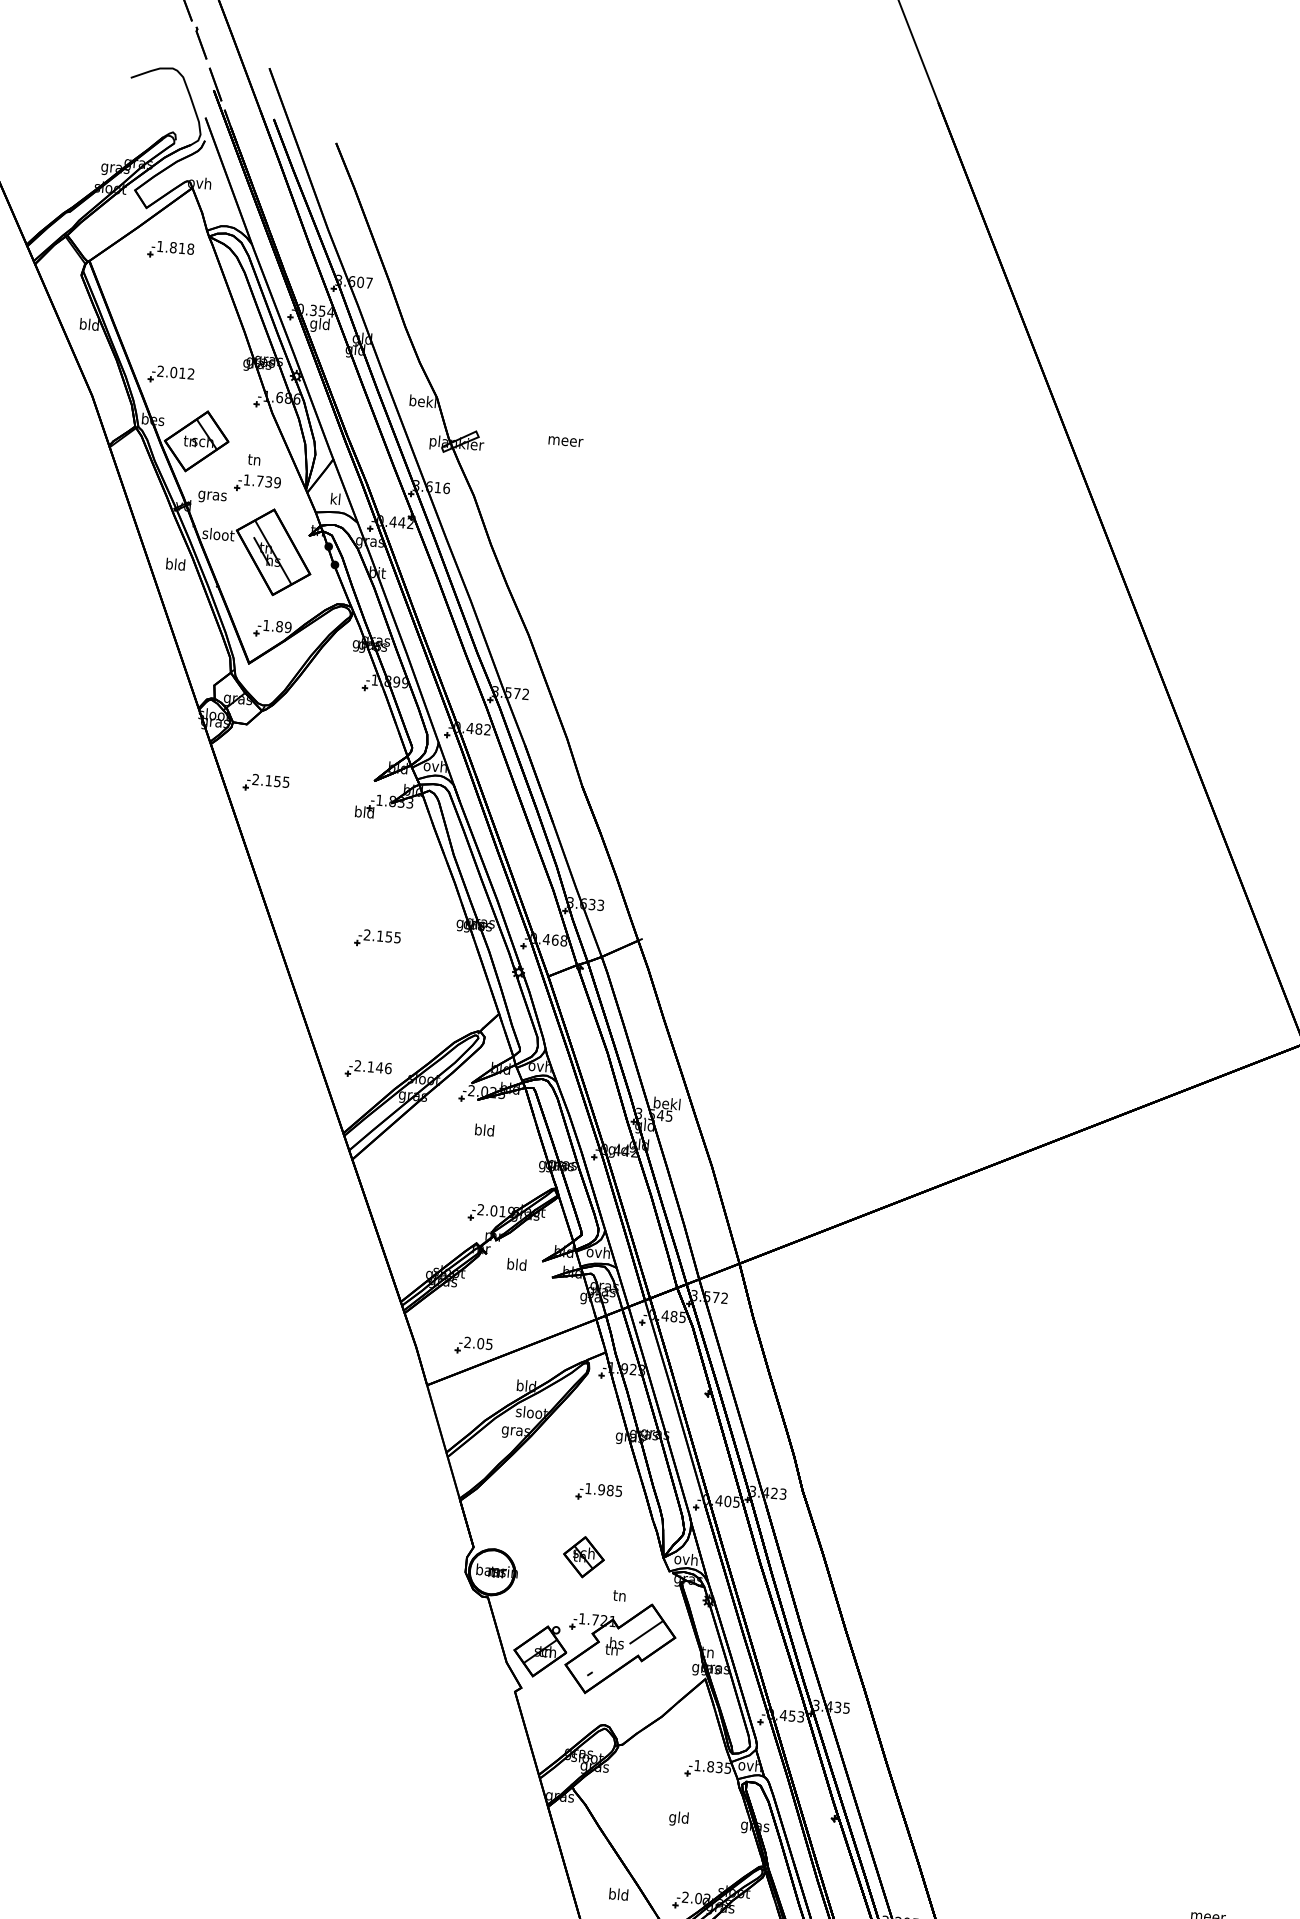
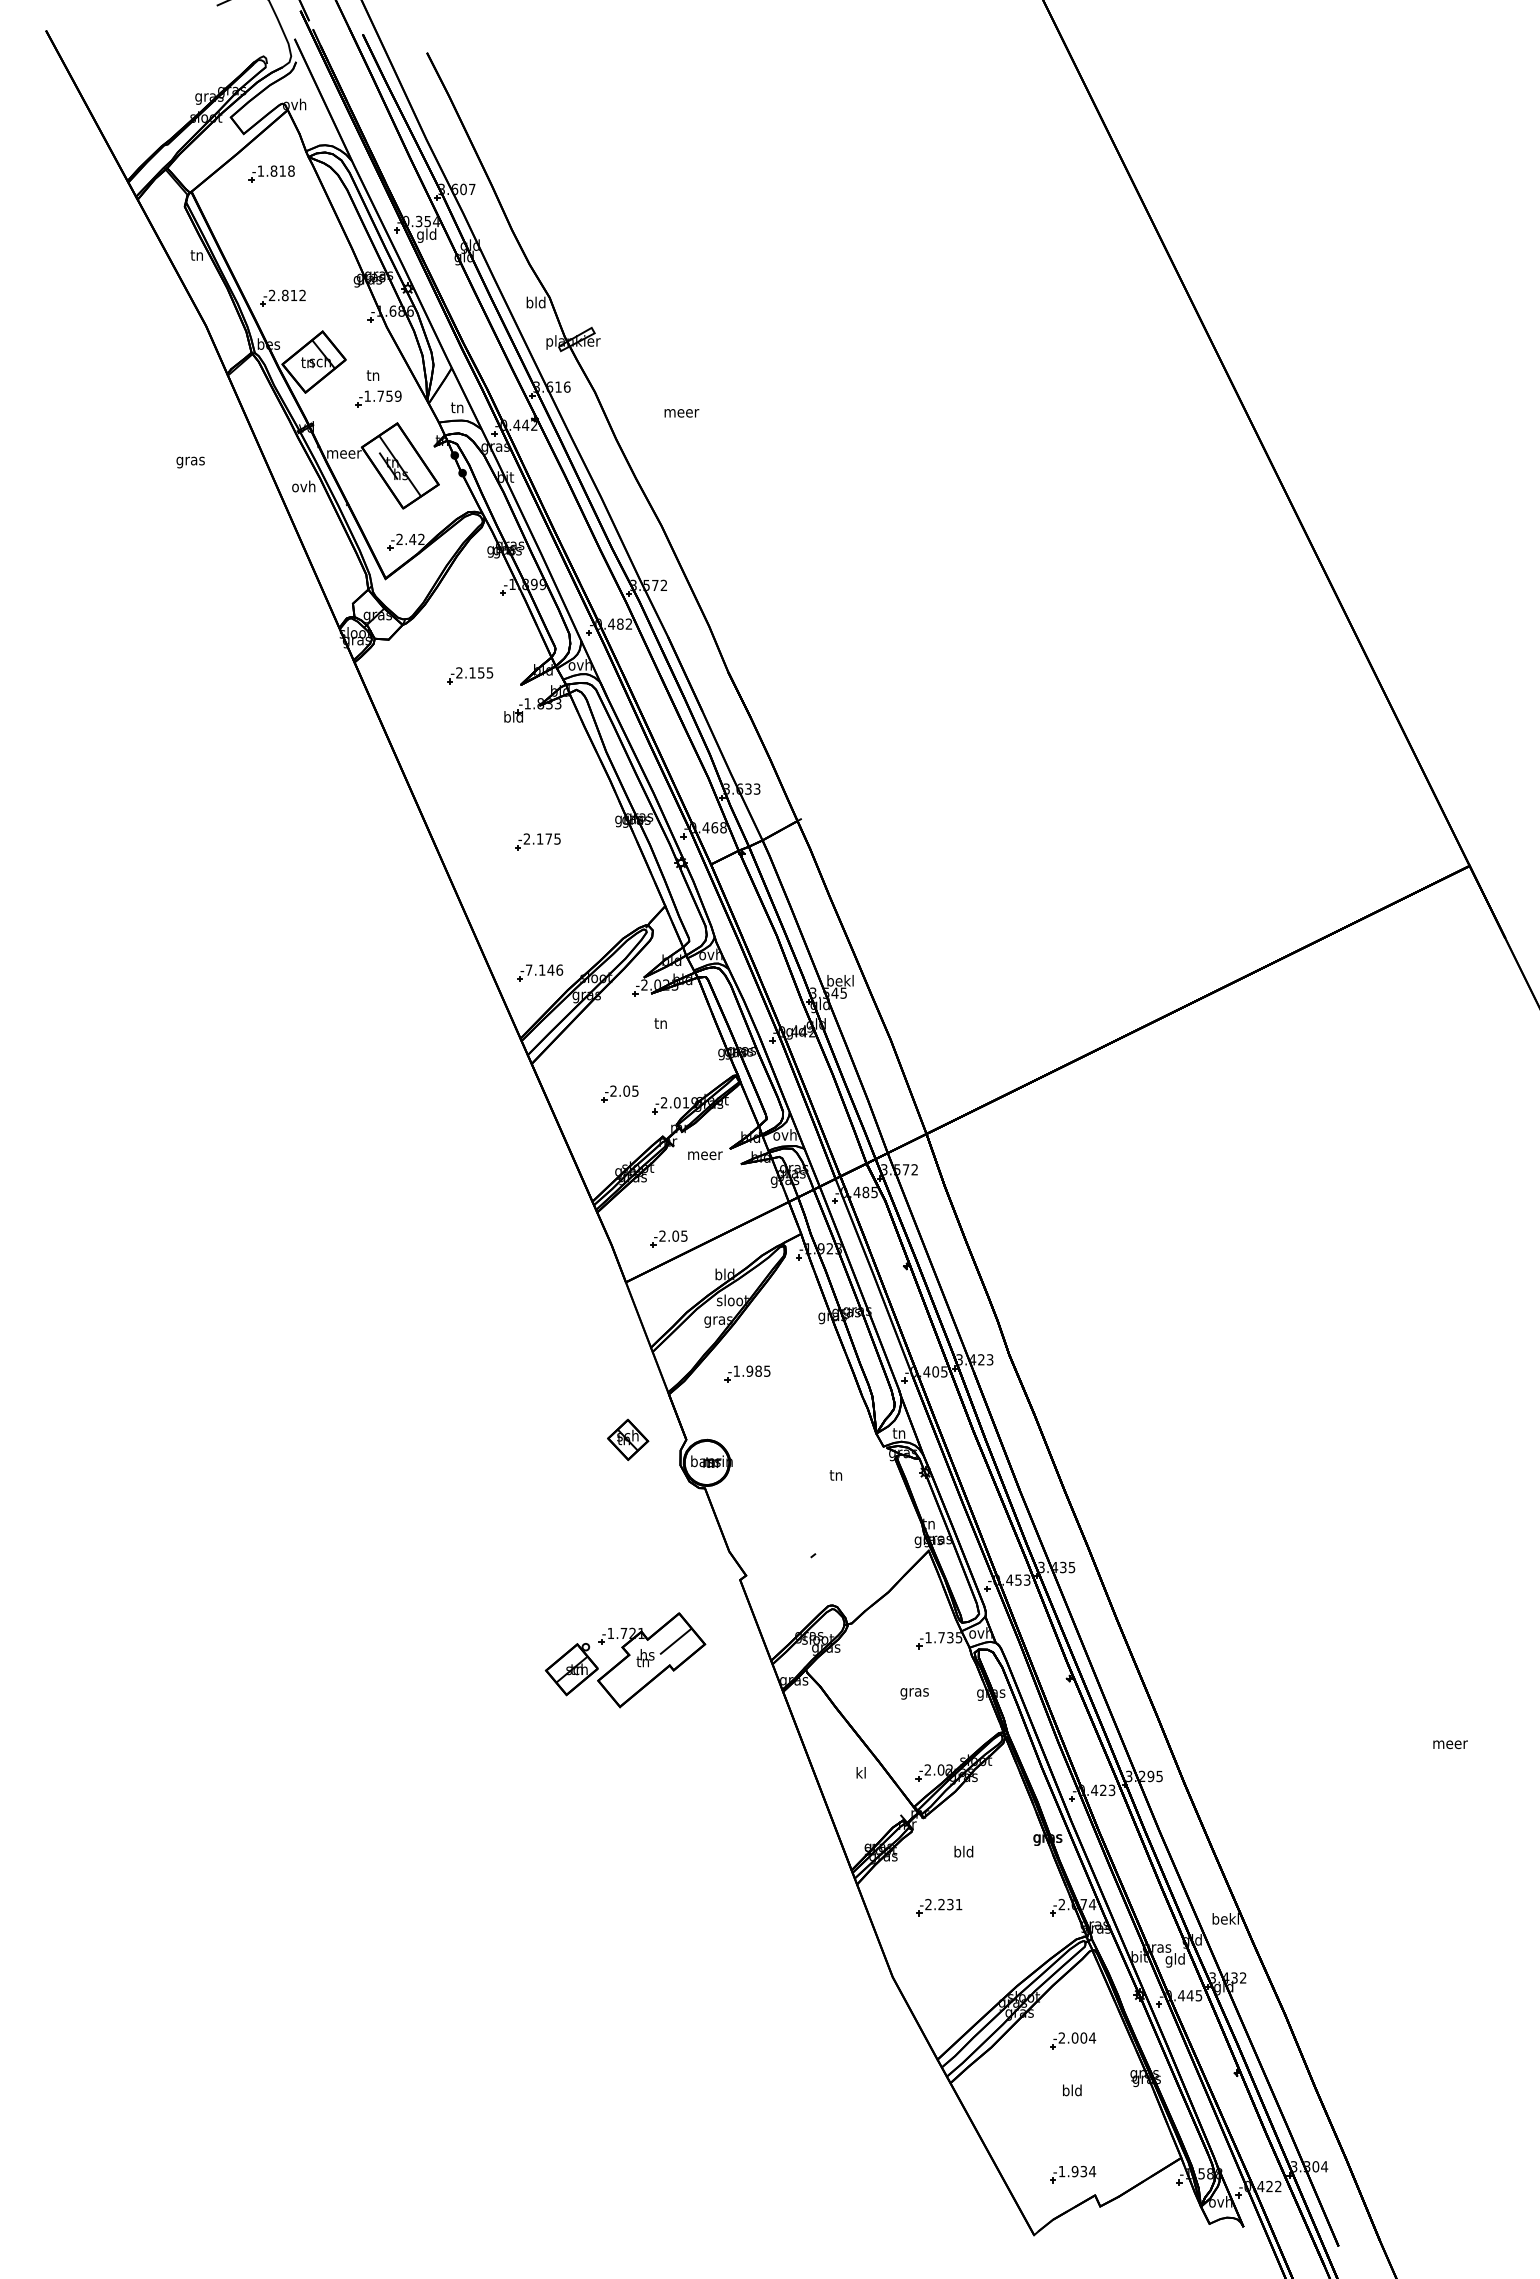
text: (88, 323) -> (196, 254), bld -> tn
text: (173, 372) -> (284, 295), -2.012 -> -2.812
text: (422, 401) -> (535, 302), bekl -> bld
text: (565, 441) -> (681, 413), moved
text: (268, 481) -> (389, 395), -1.739 -> -1.759
text: (212, 497) -> (190, 462), moved
text: (334, 498) -> (456, 407), kl -> tn
text: (219, 534) -> (344, 452), sloot -> meer
text: (175, 564) -> (303, 486), bld -> ovh
text: (277, 626) -> (410, 539), -1.89 -> -2.42
part: (266, 783) -> (470, 675), moved
text: (388, 936) -> (548, 838), -2.155 -> -2.175
text: (357, 1065) -> (528, 969), -2.146 -> -7.146
text: (484, 1130) -> (660, 1023), bld -> tn
part: (437, 1196) -> (619, 1093), added
text: (517, 1264) -> (705, 1154), bld -> meer
part: (599, 1491) -> (747, 1373), moved
part: (584, 1556) -> (628, 1439), moved
text: (685, 1558) -> (898, 1432), ovh -> tn
part: (594, 1647) -> (625, 1660), moved
text: (710, 1766) -> (941, 1637), -1.835 -> -1.735
text: (678, 1819) -> (914, 1692), gld -> gras
text: (618, 1894) -> (860, 1772), bld -> kl

